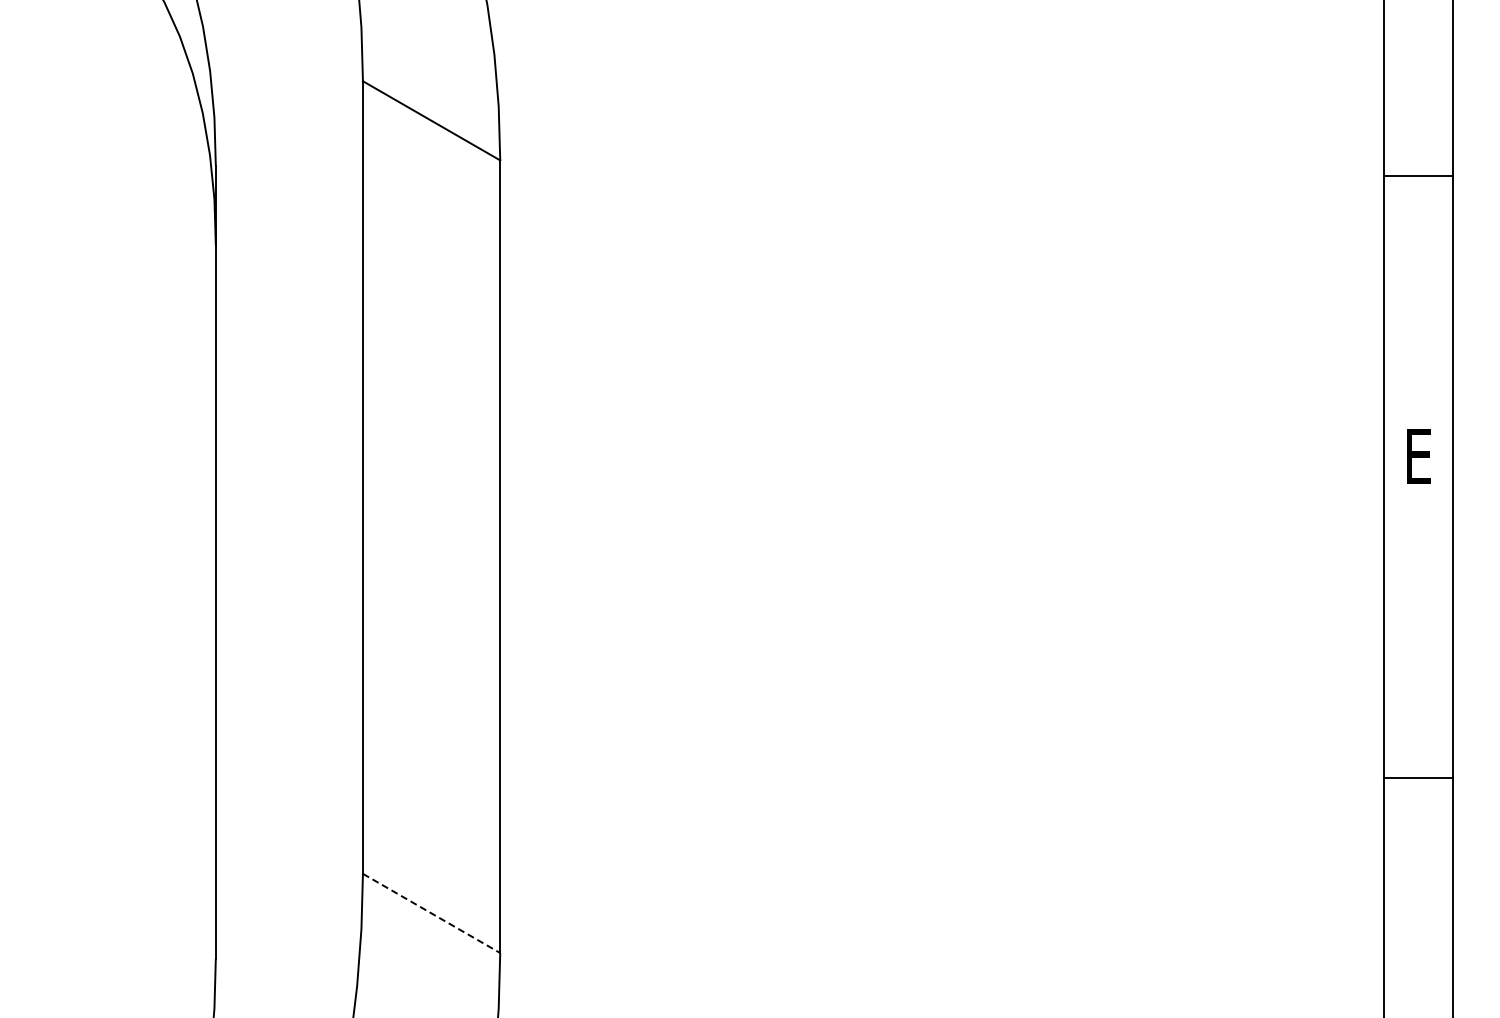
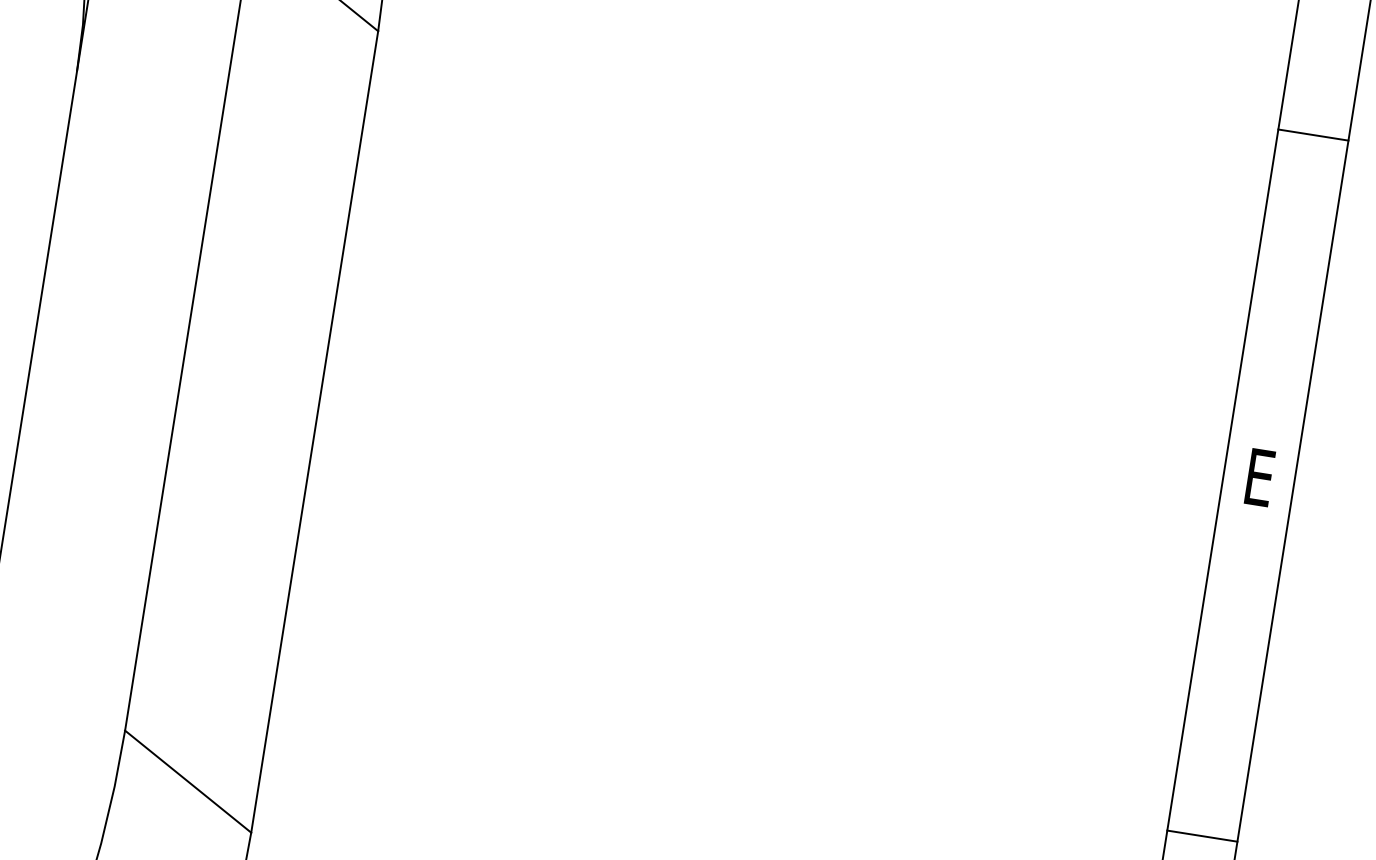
line: (1418, 175) -> (1313, 134), moved
line: (1418, 778) -> (1202, 836), moved
line: (432, 913) -> (189, 781), dashed -> solid

